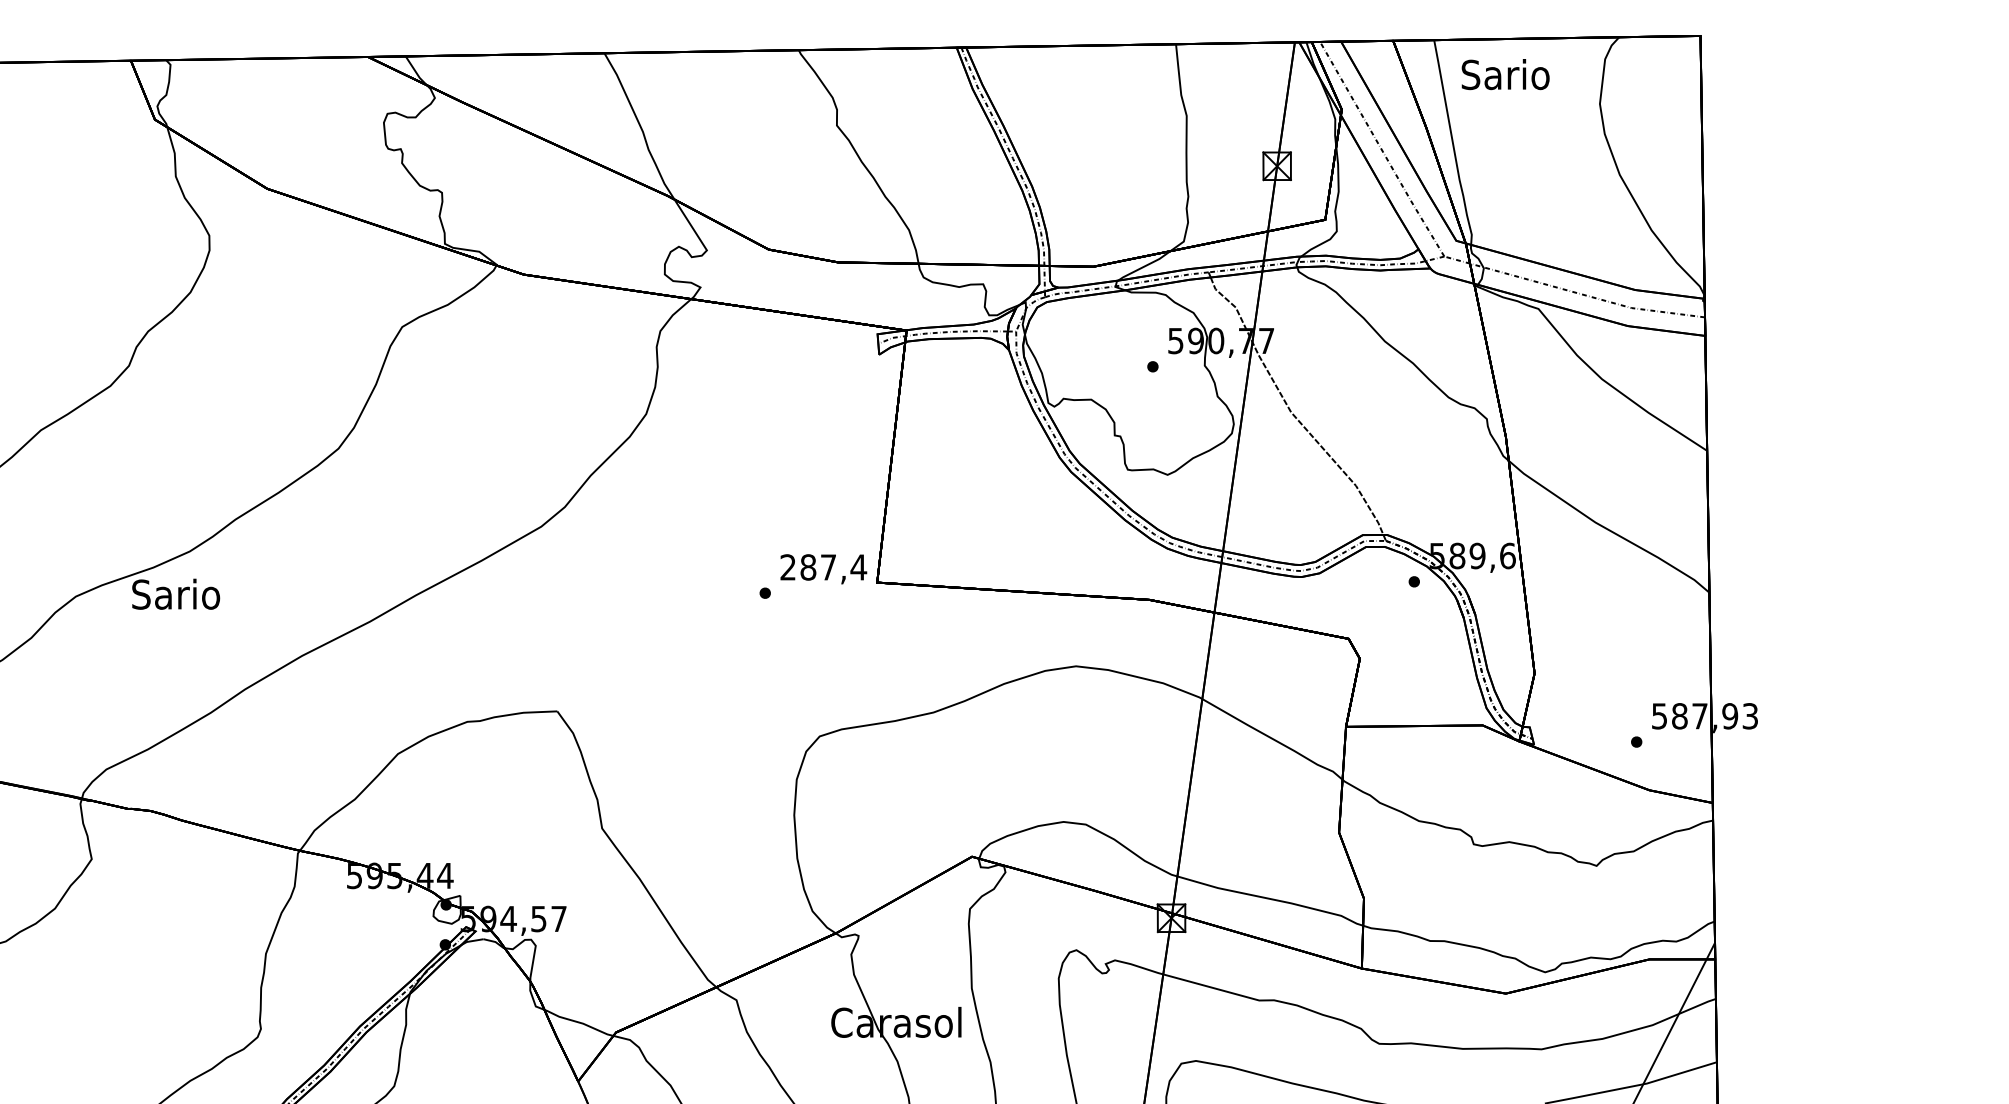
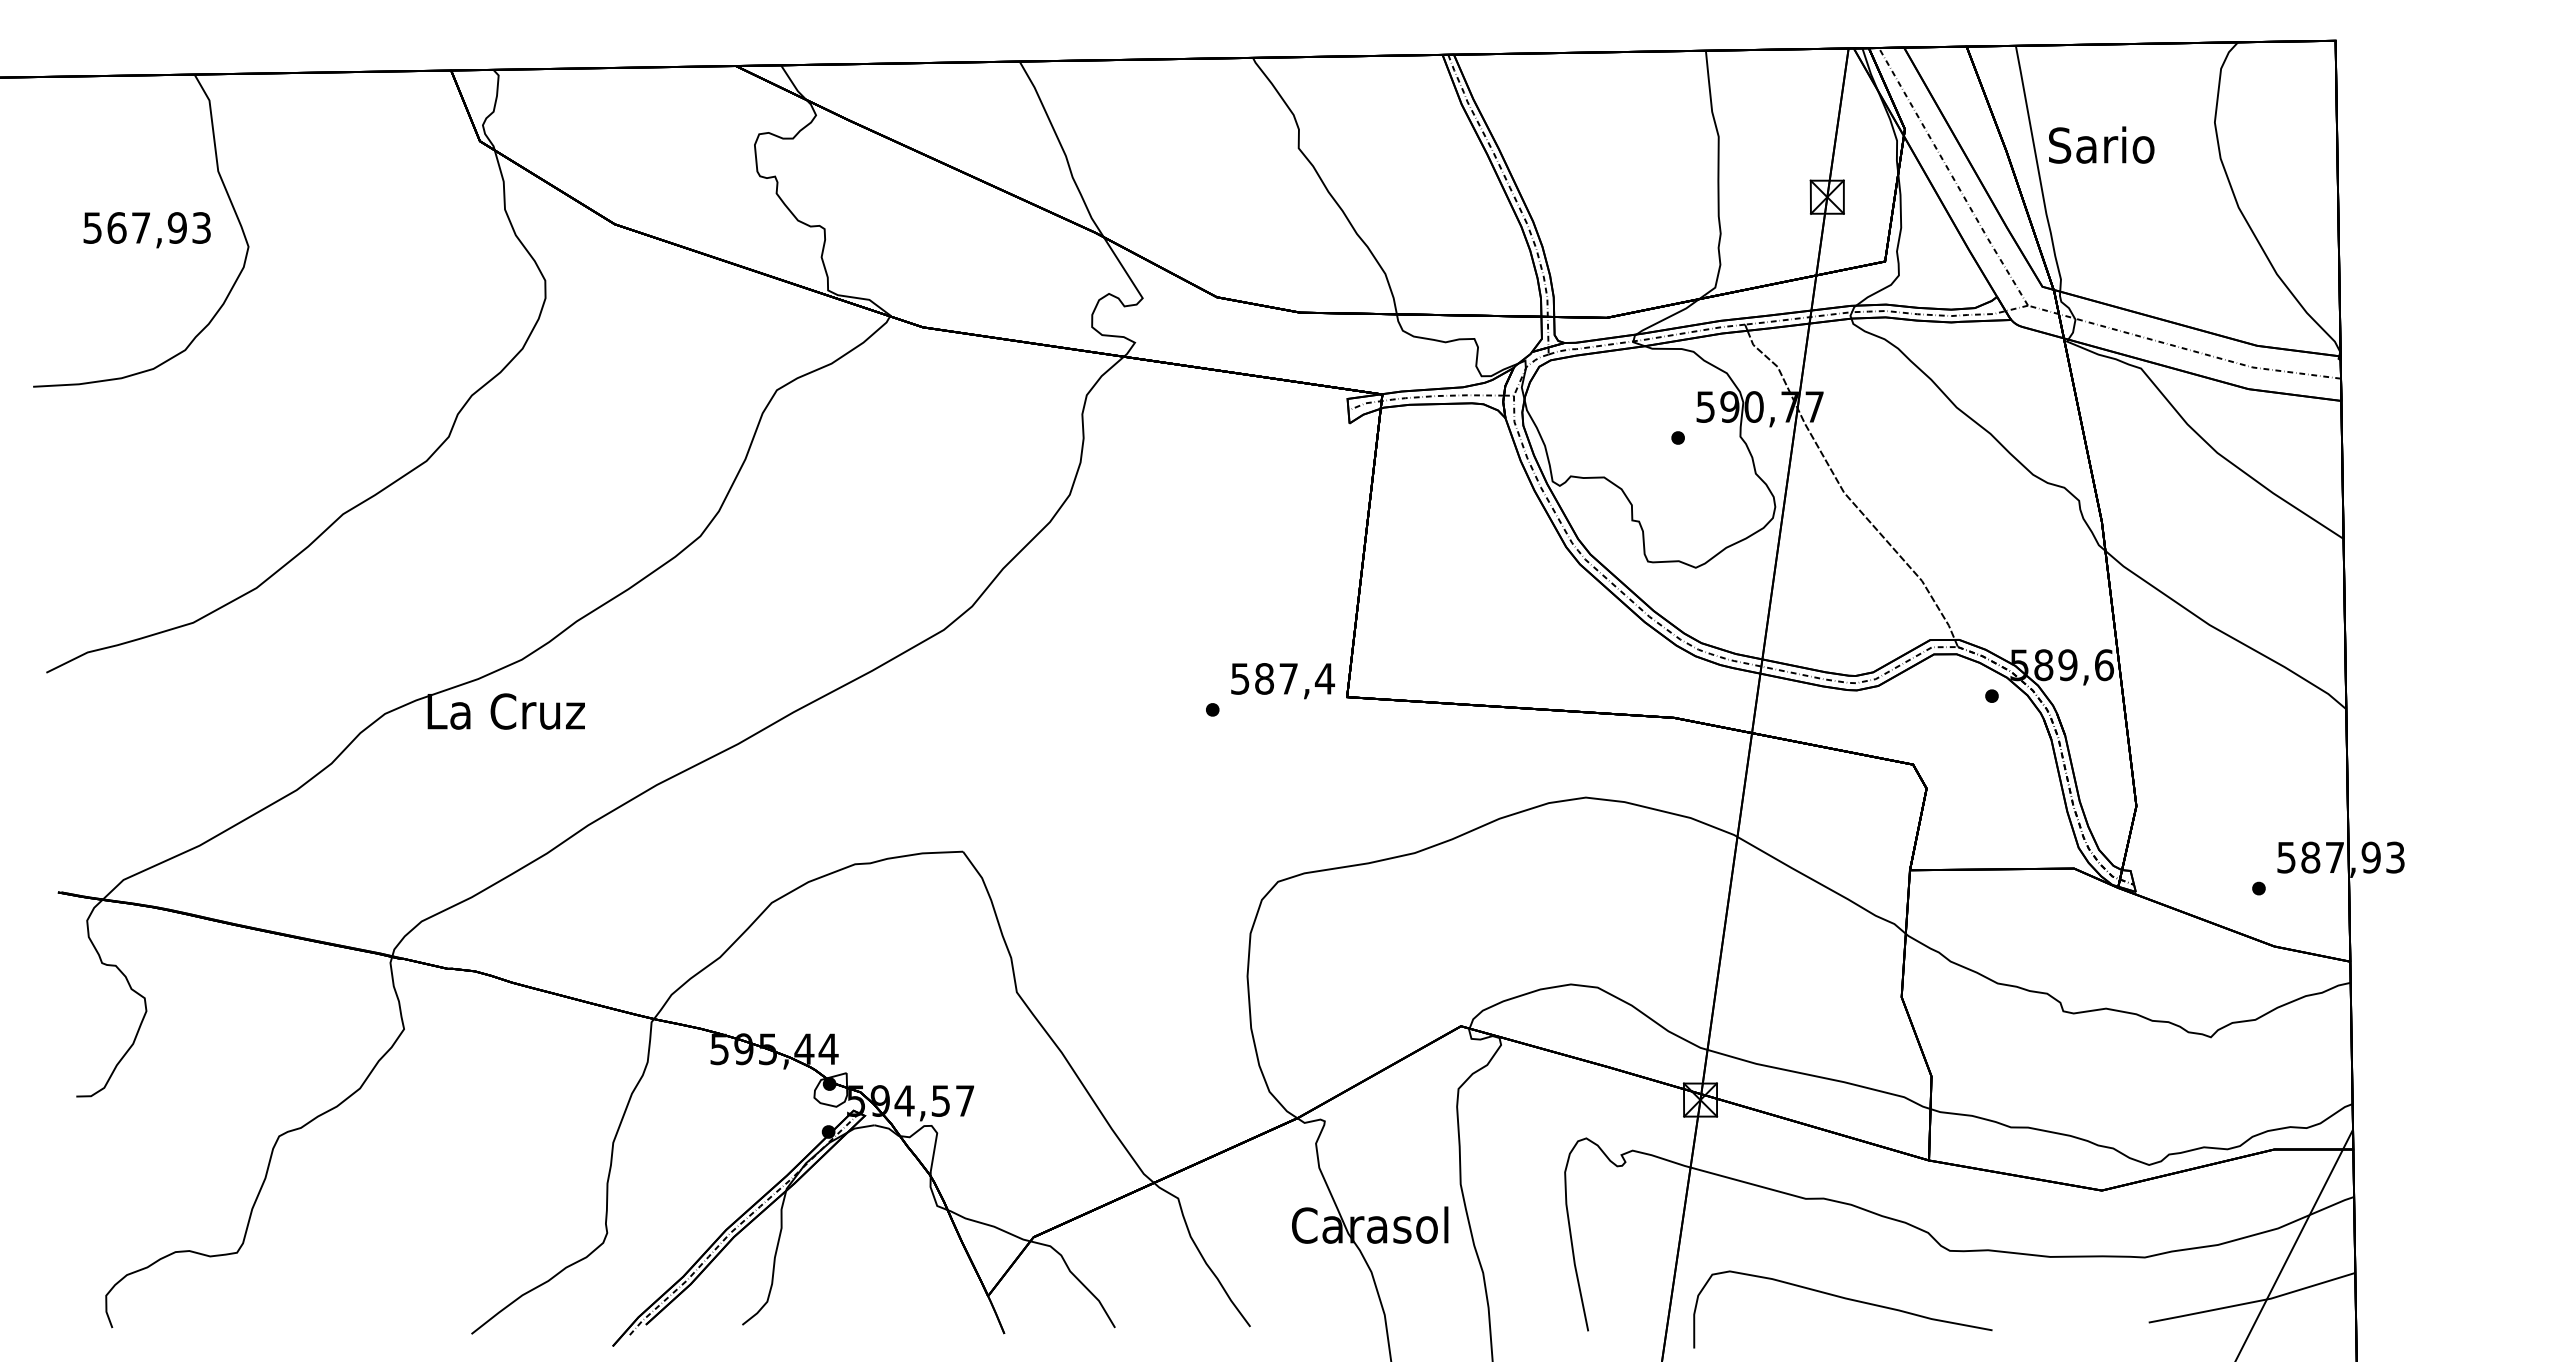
text: (1505, 74) -> (2101, 144), moved
text: (788, 567) -> (1240, 678), 287,4 -> 587,4
text: (176, 593) -> (505, 710), Sario -> La Cruz

